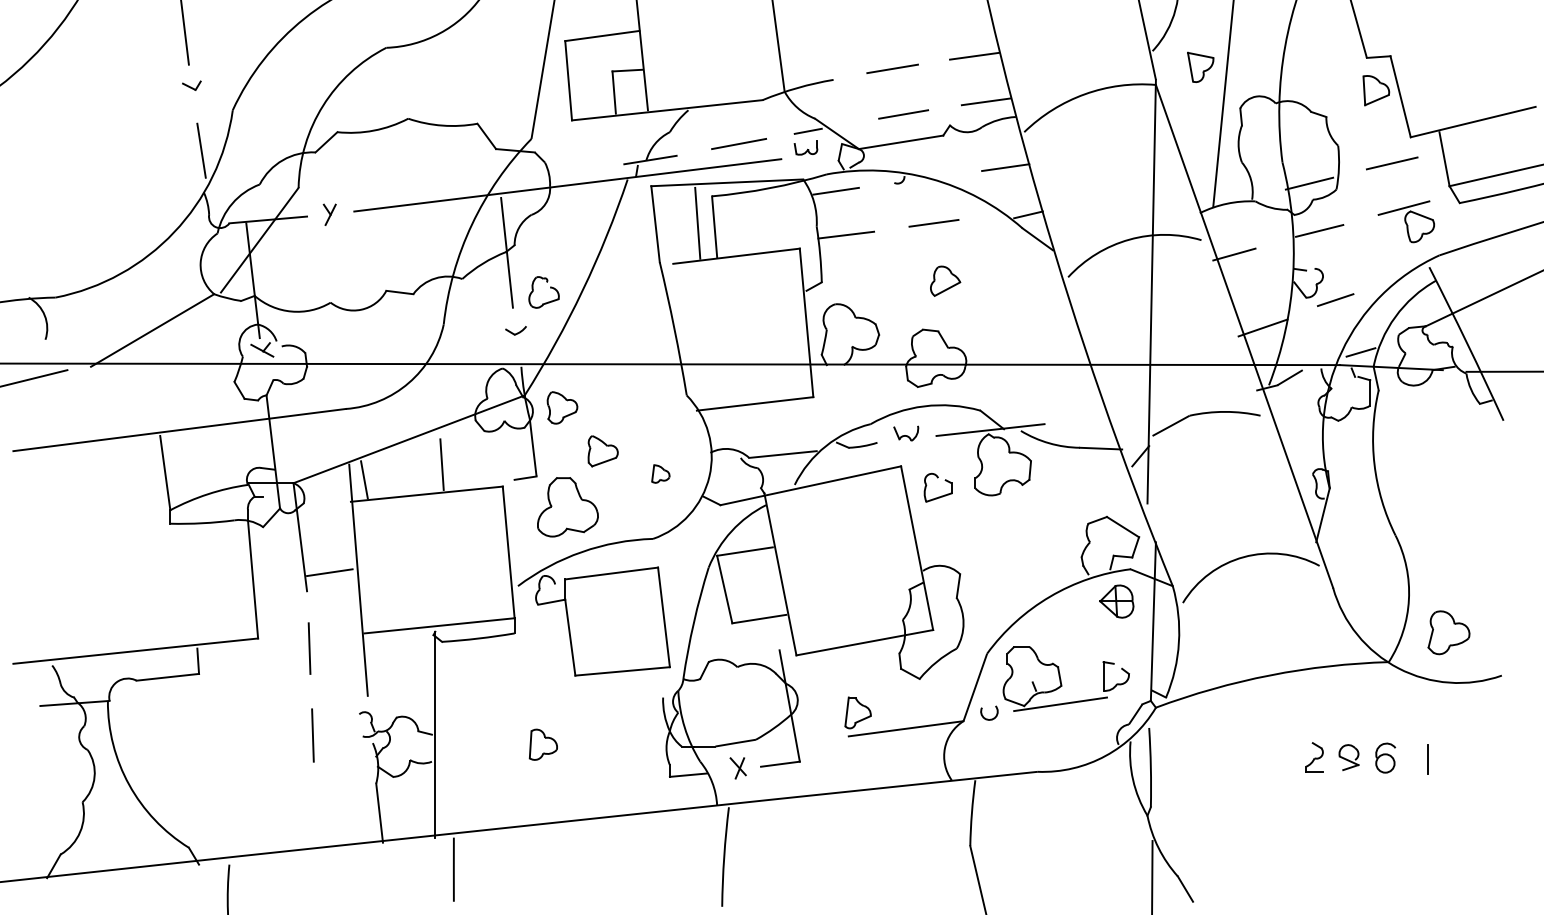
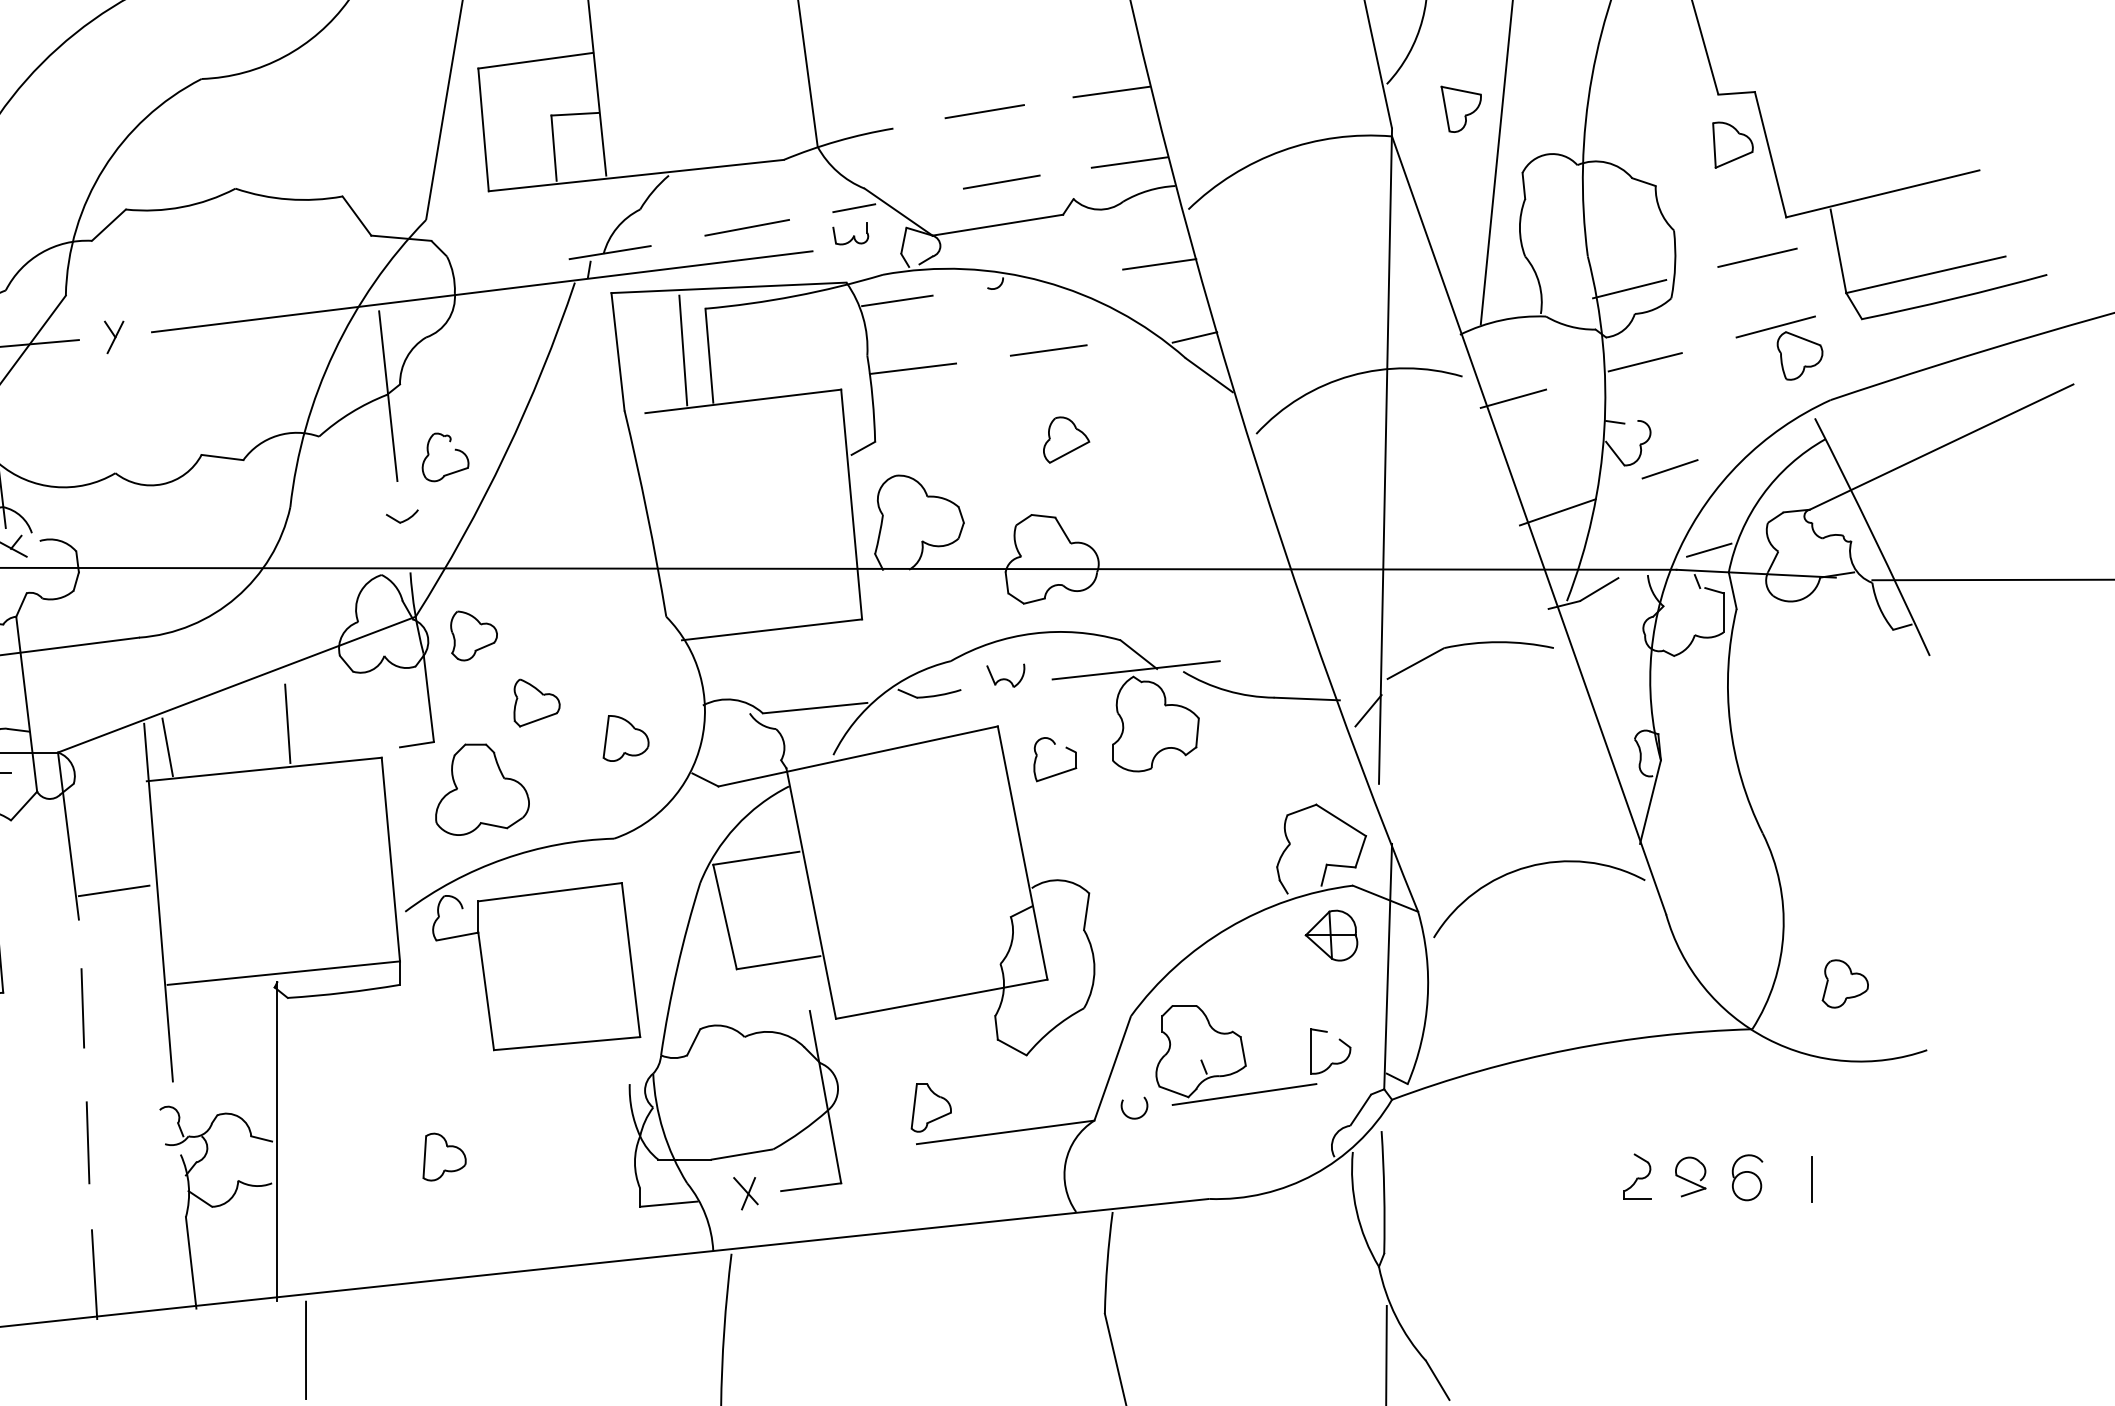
part: (660, 473) -> (625, 737), size x1.67
part: (1448, 632) -> (1844, 983), size x0.71
line: (316, 820) -> (93, 1274), added

